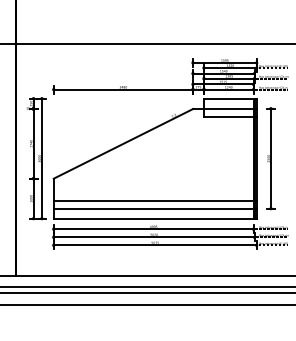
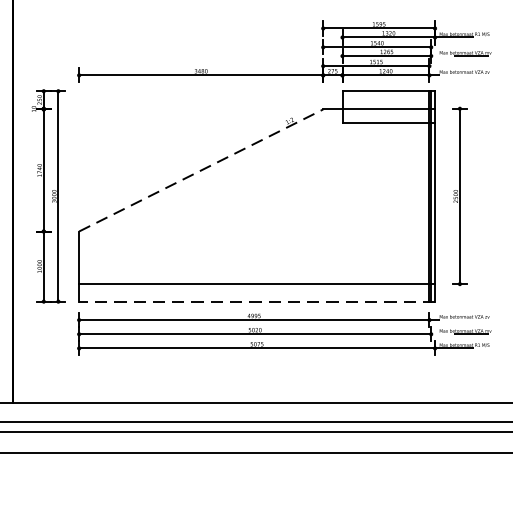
line: (123, 143) -> (201, 169), solid -> dashed
line: (154, 200) -> (255, 269), removed
line: (155, 218) -> (257, 301), solid -> dashed

